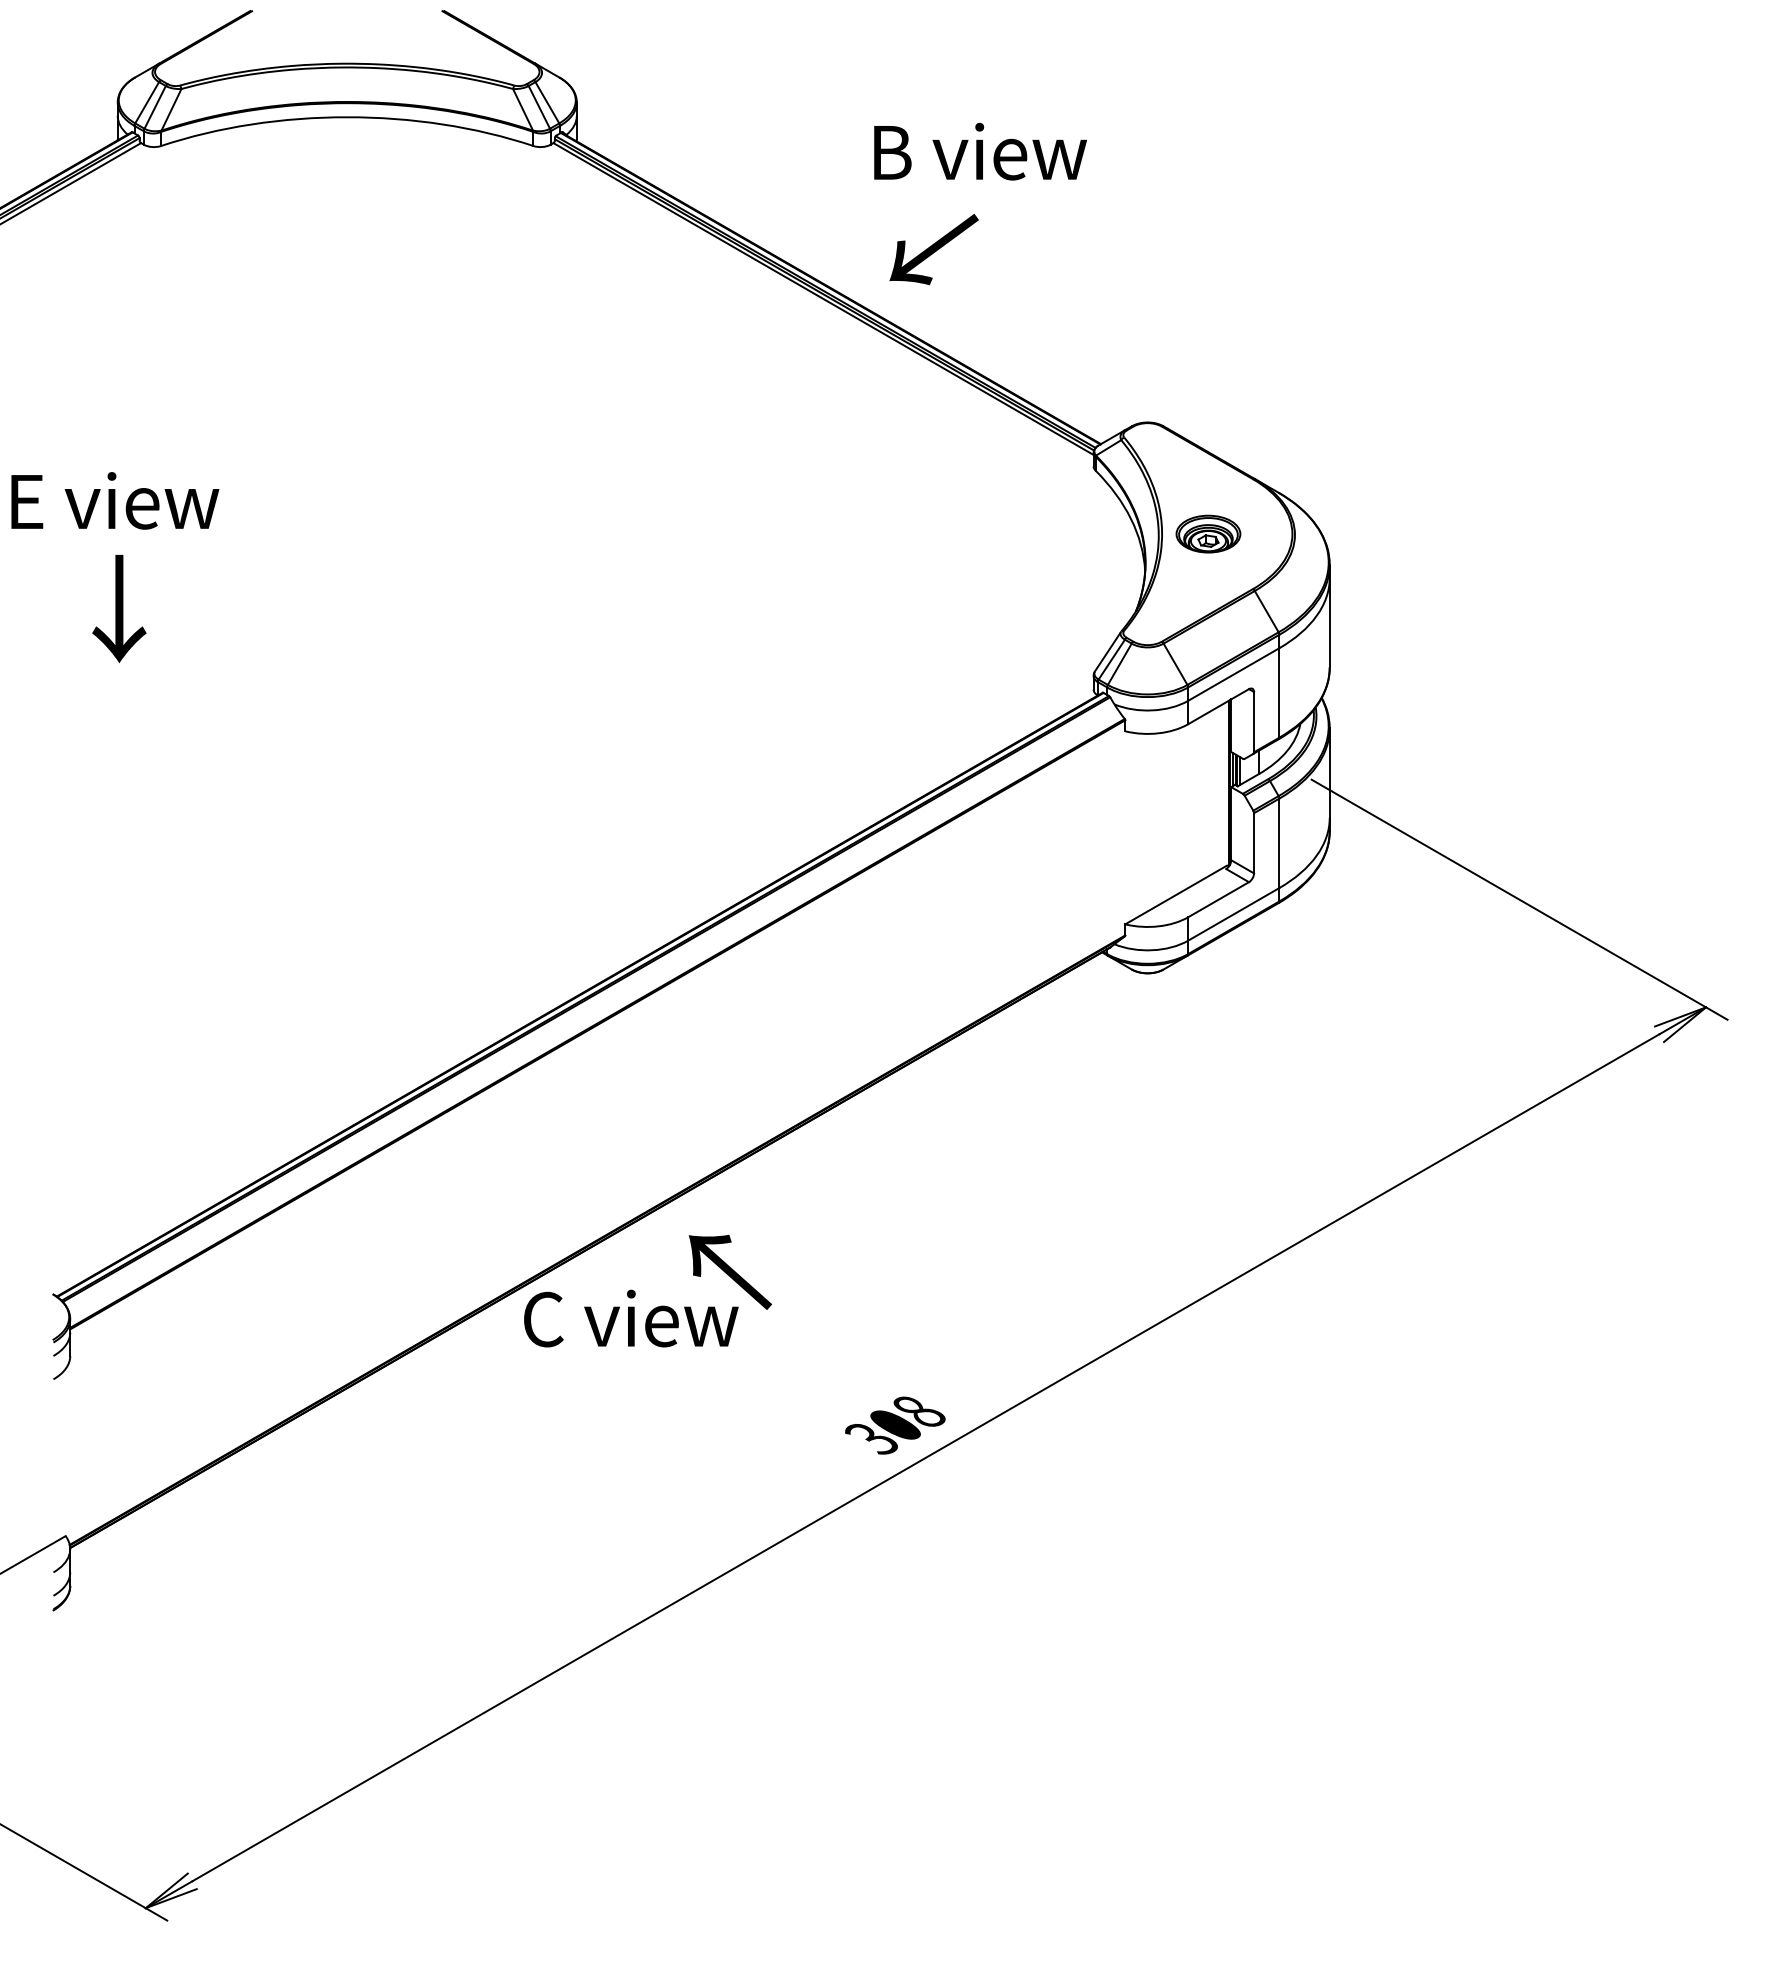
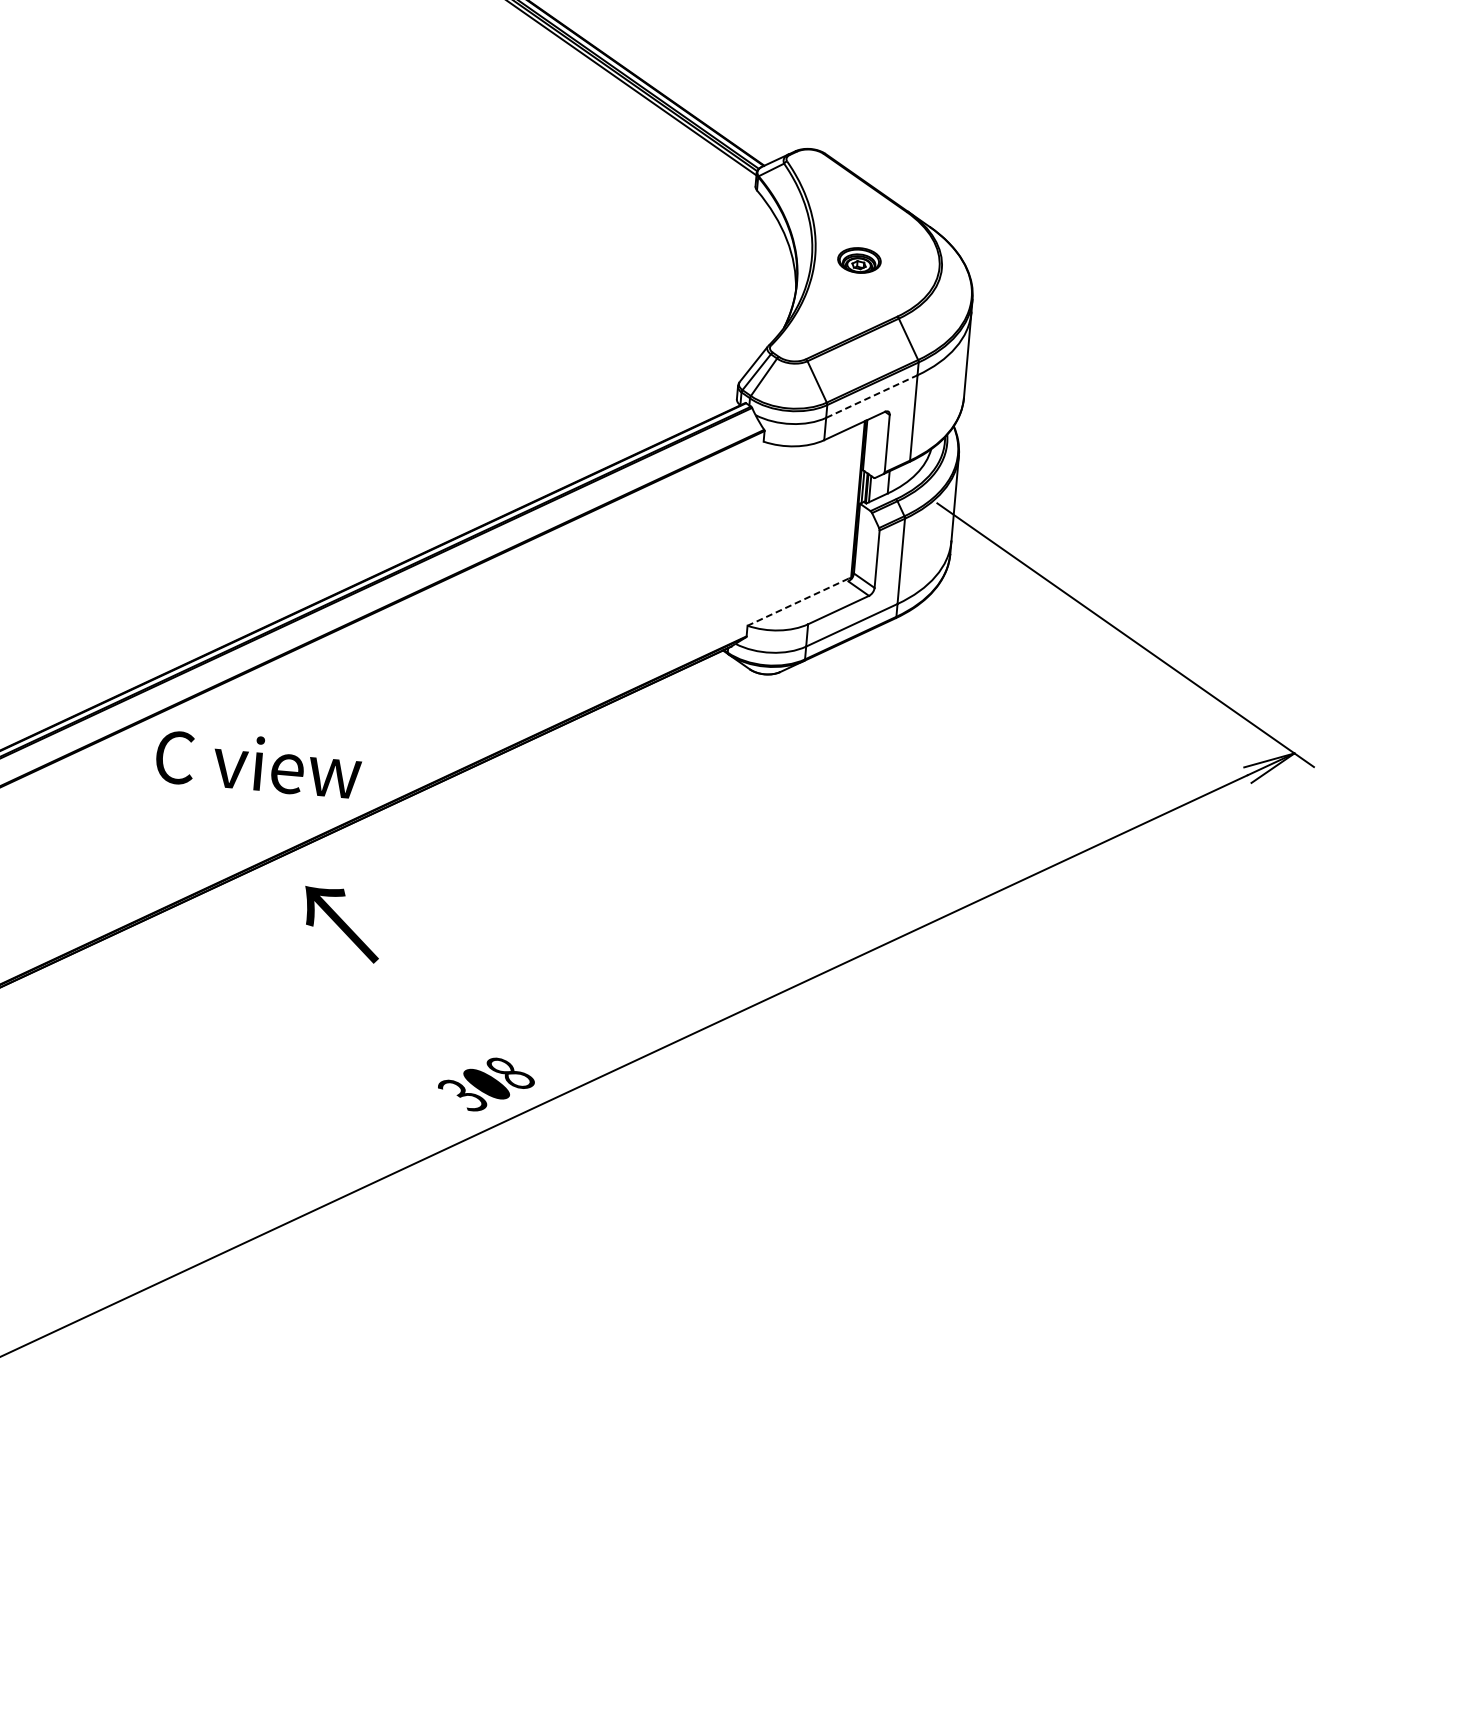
part: (1208, 533) -> (859, 259), size x0.7
line: (1233, 674) -> (871, 396), solid -> dashed
line: (1175, 895) -> (797, 602), solid -> dashed
text: (631, 1318) -> (258, 763), moved

